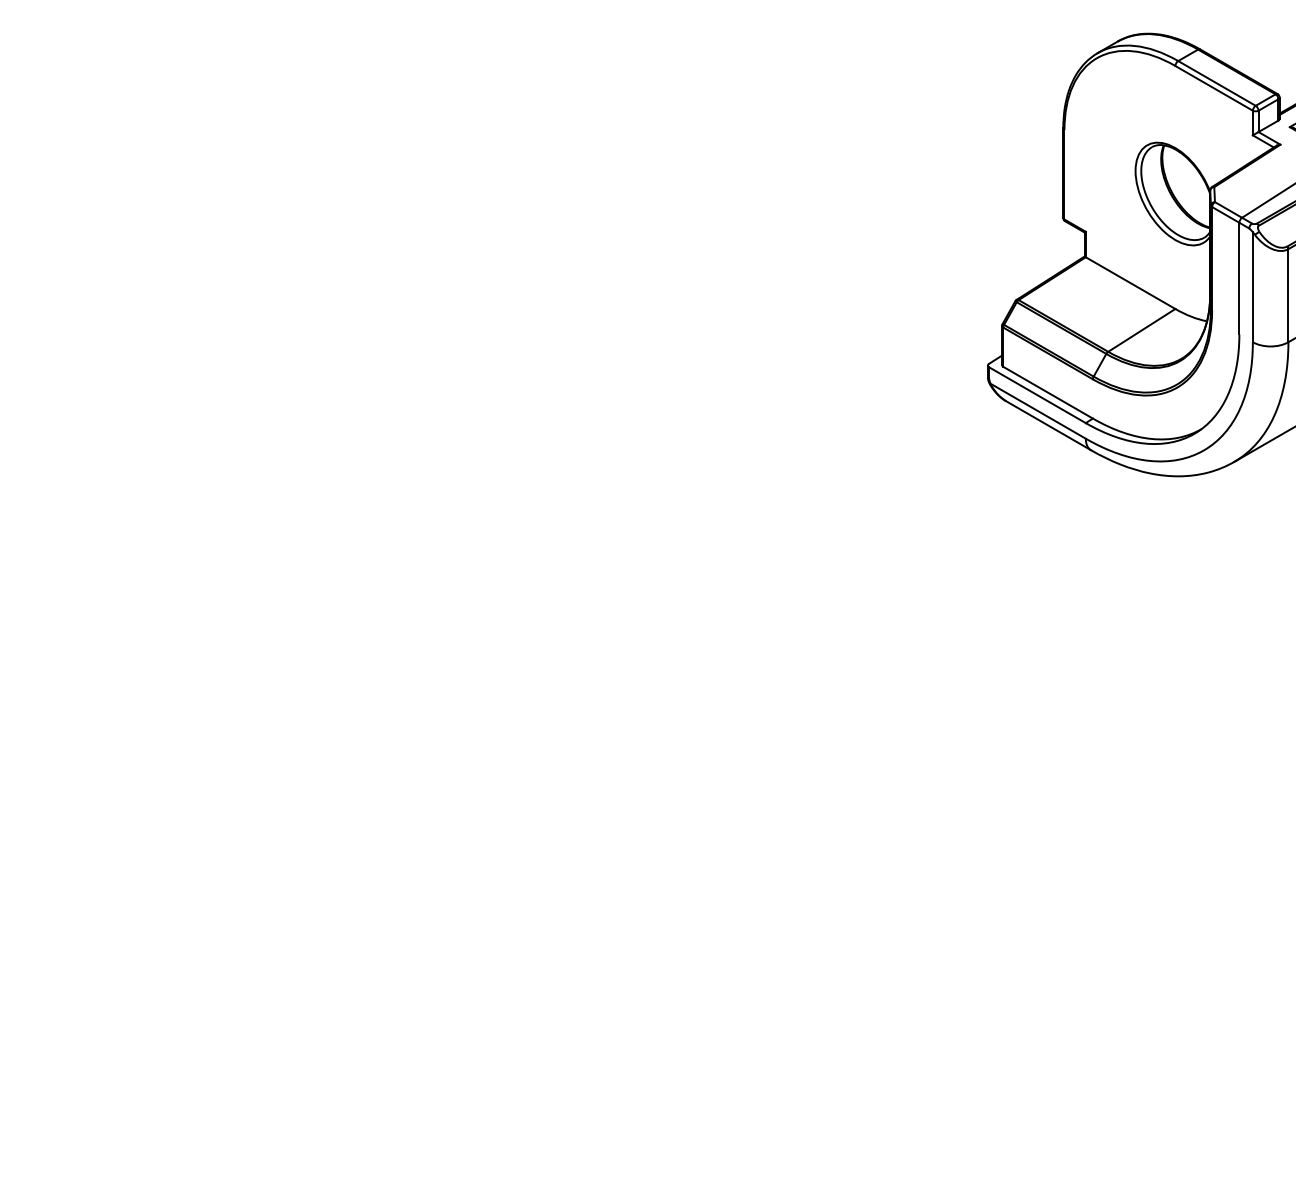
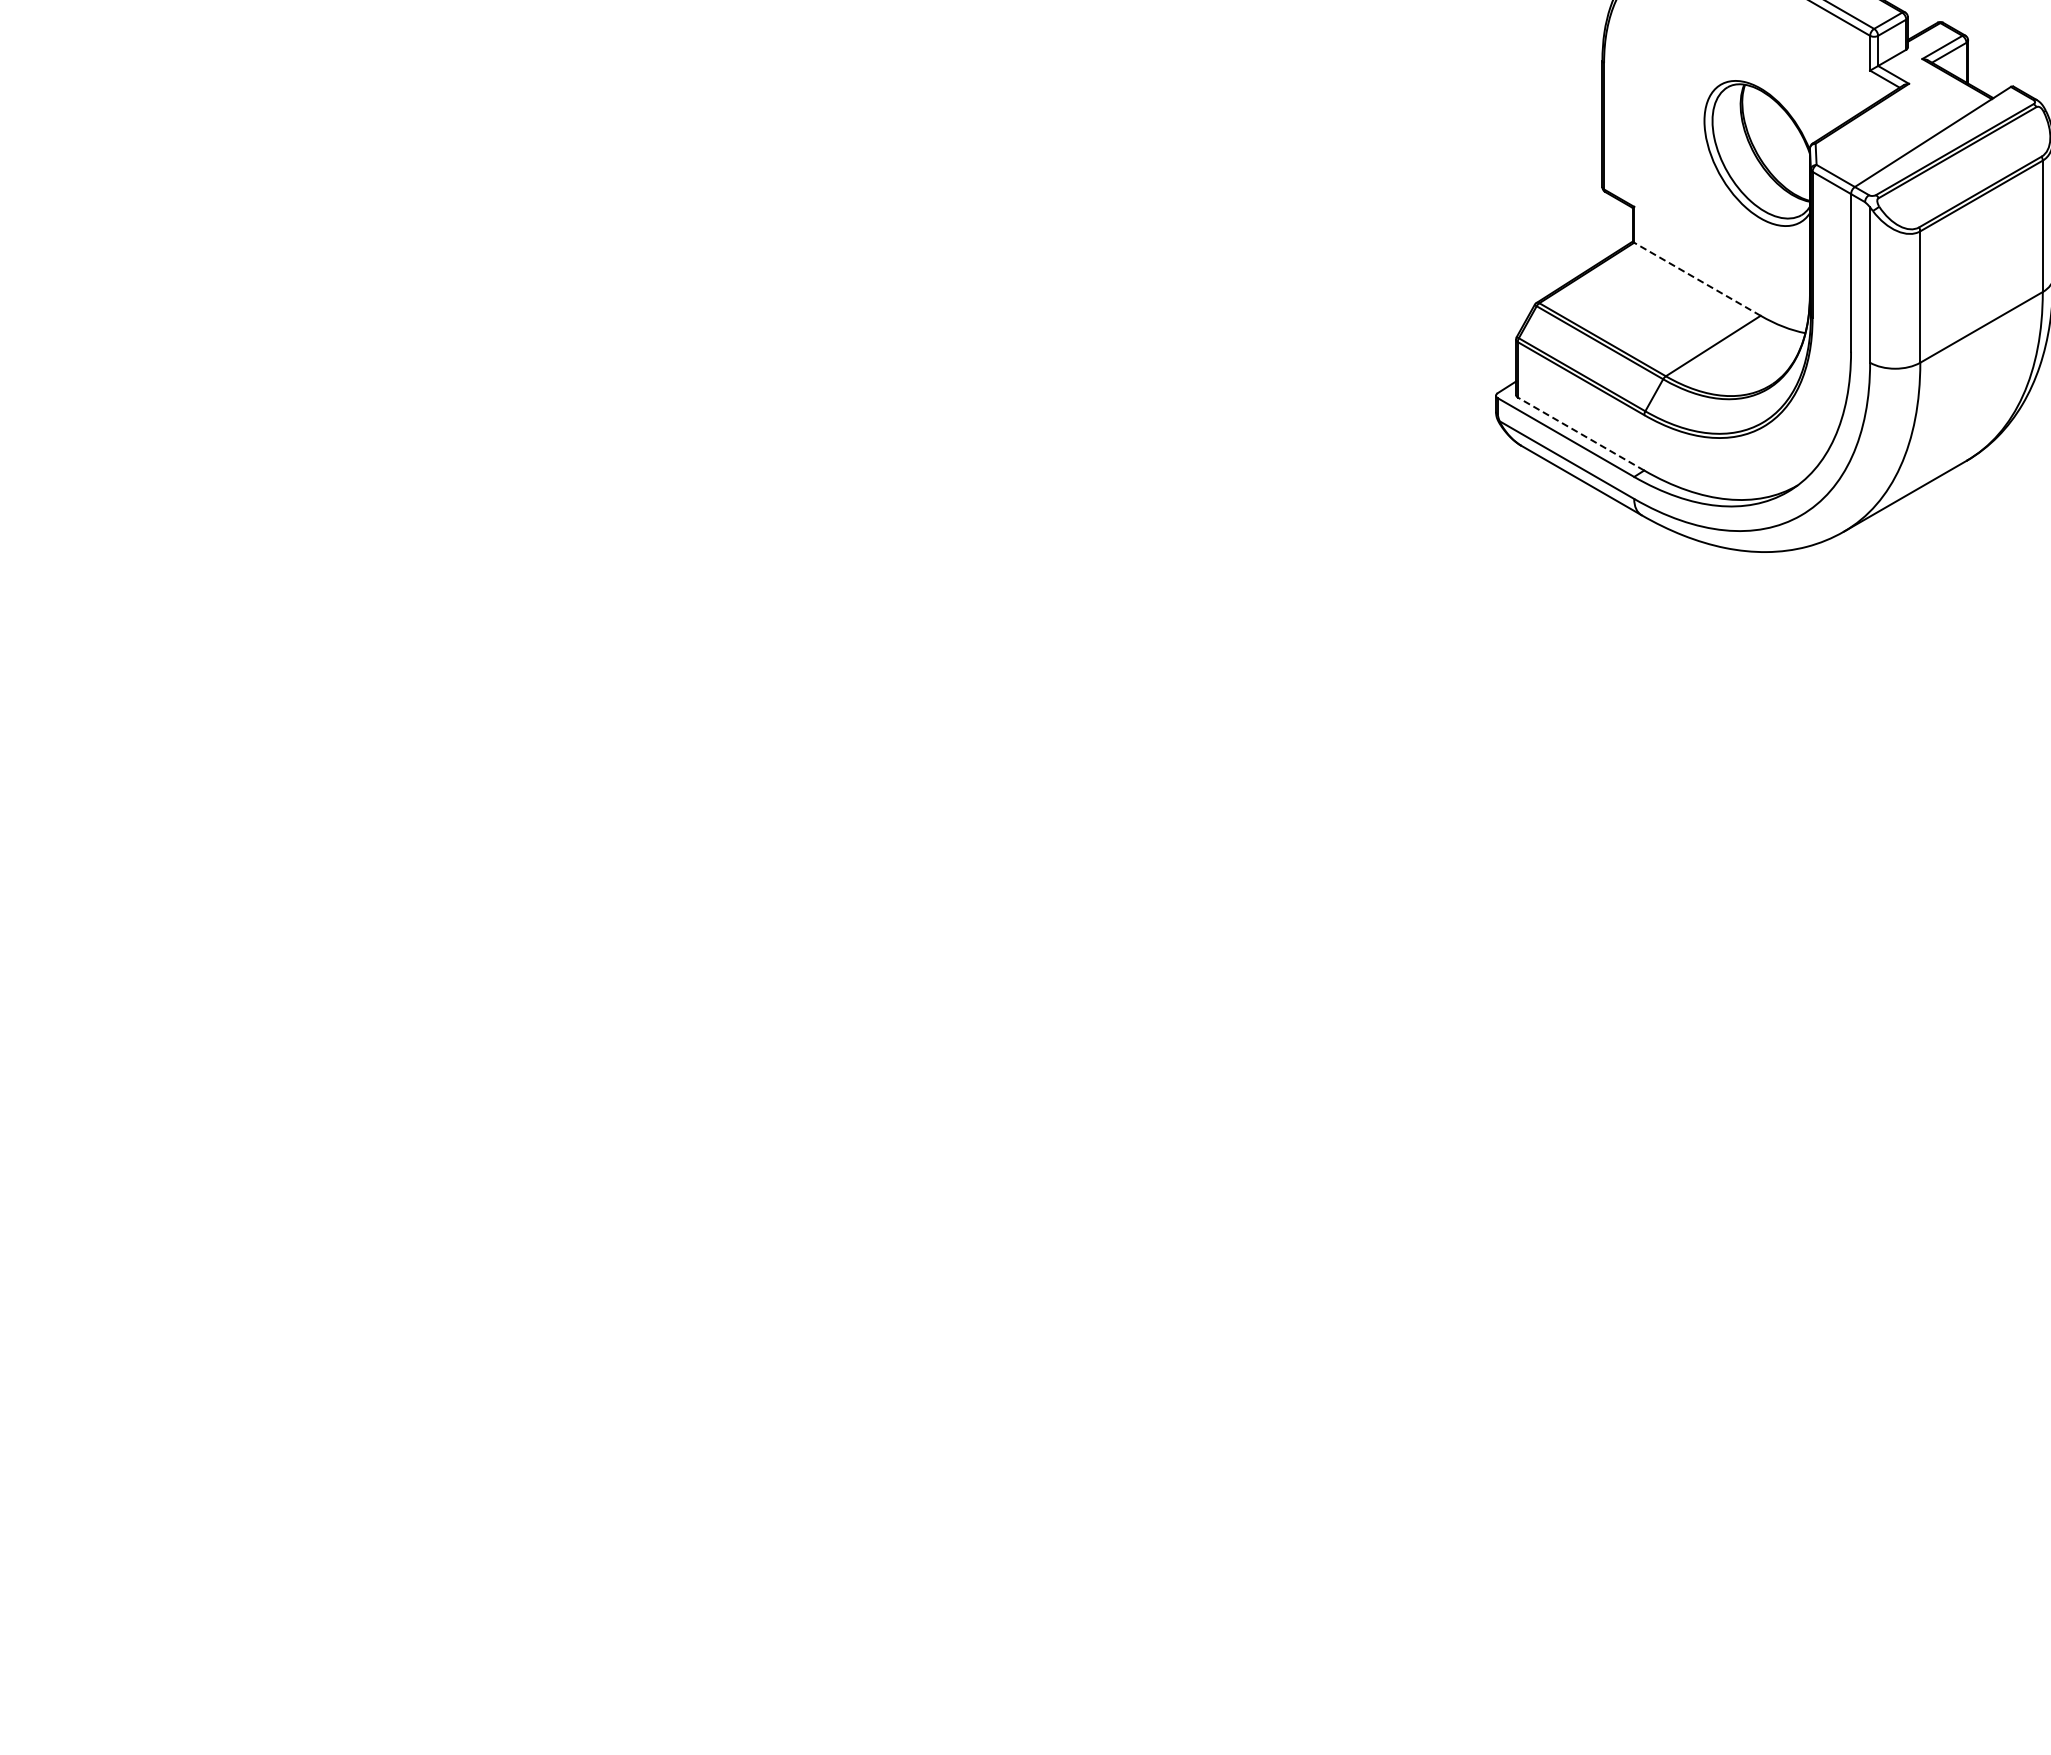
line: (1130, 283) -> (1697, 279), solid -> dashed
line: (1047, 392) -> (1580, 433), solid -> dashed

